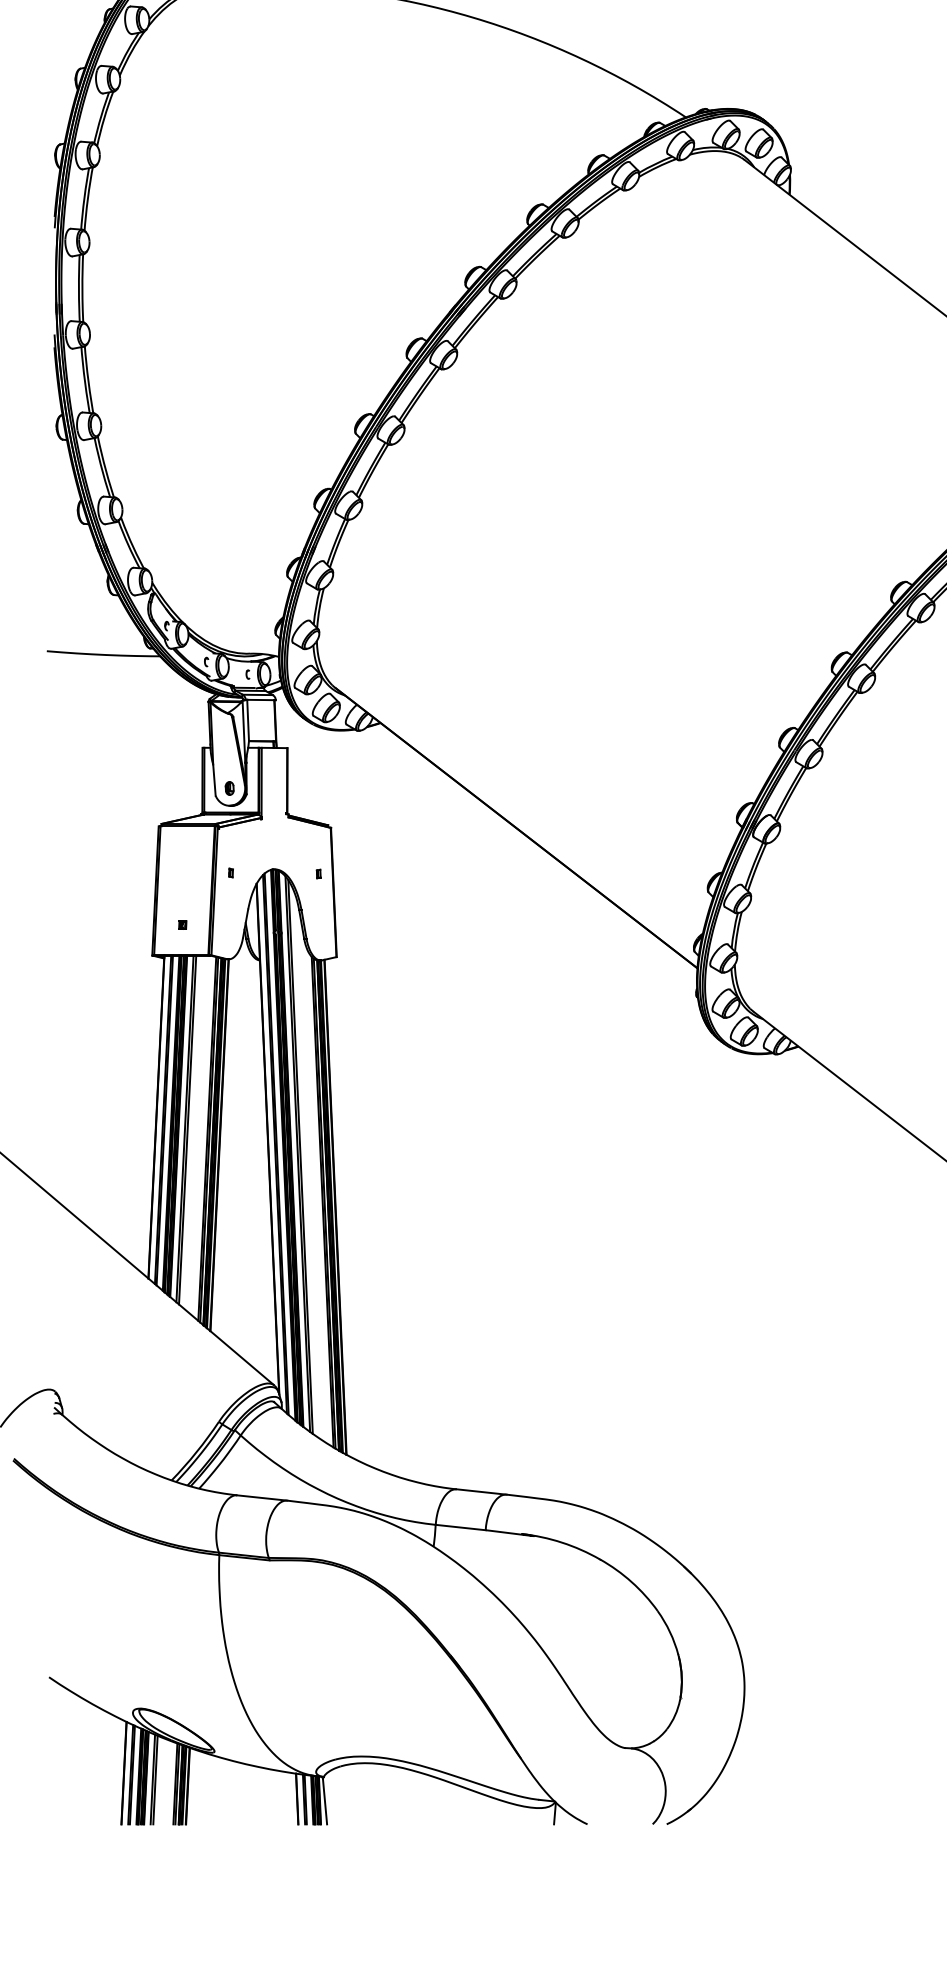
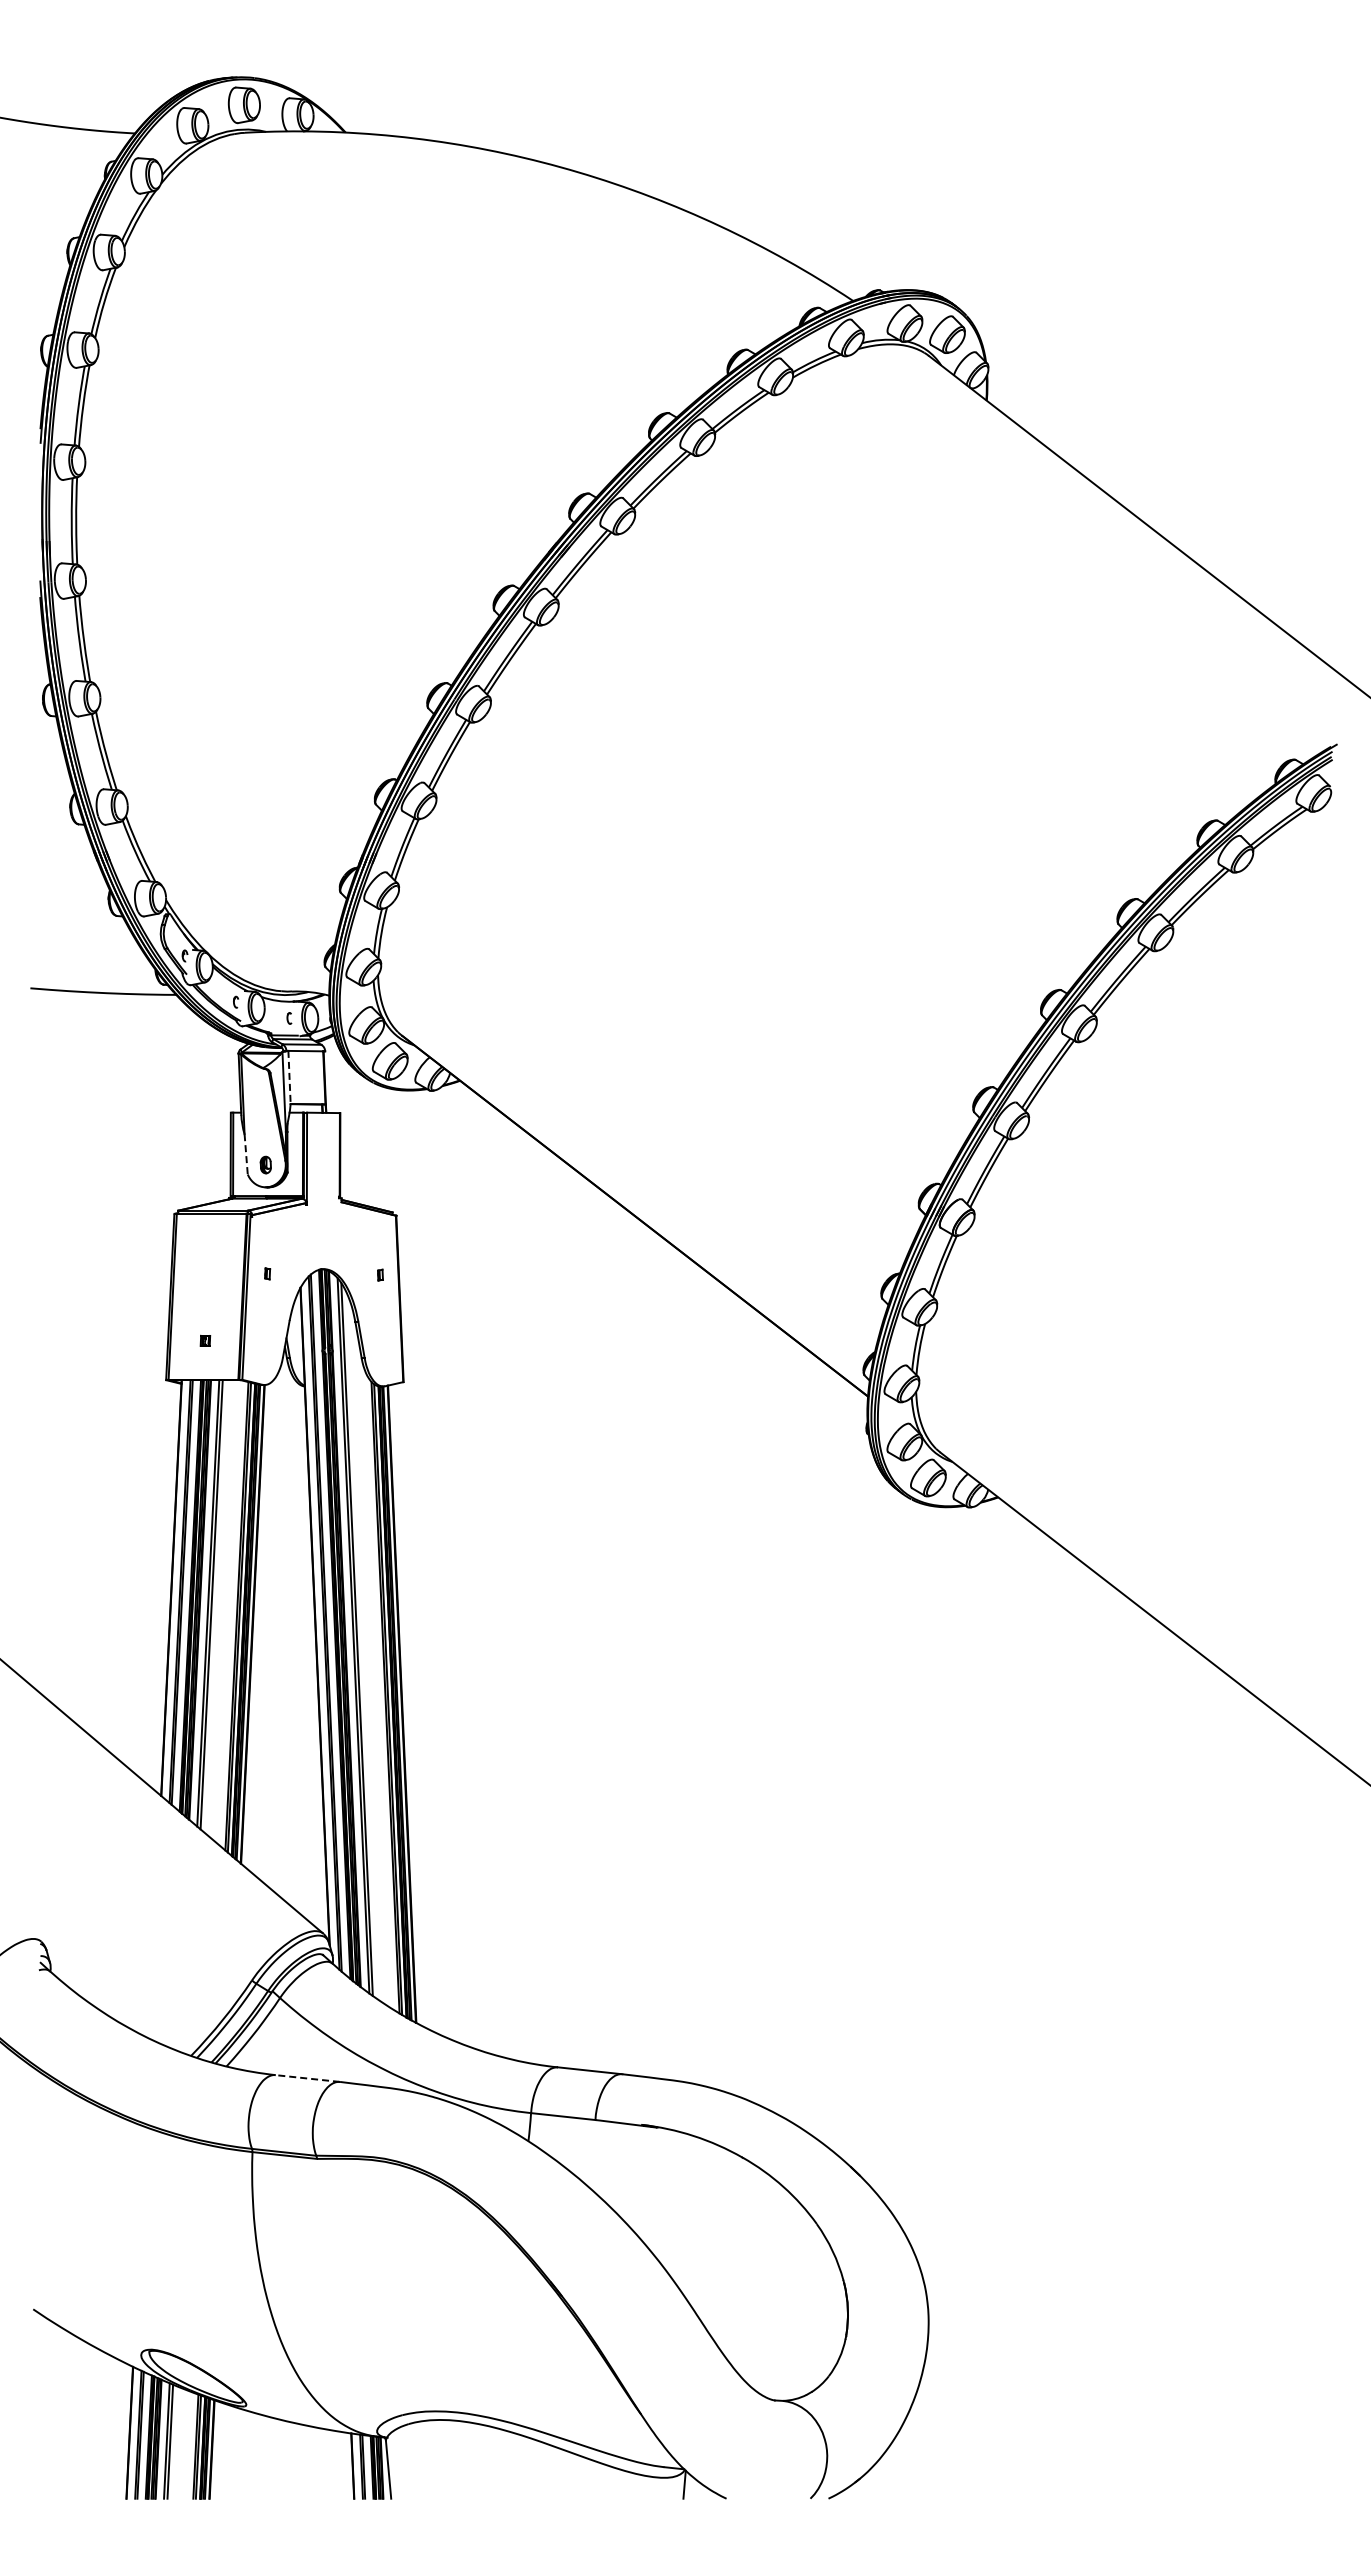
line: (248, 720) -> (289, 1077), solid -> dashed
line: (214, 780) -> (246, 1154), solid -> dashed
line: (262, 1497) -> (307, 2078), solid -> dashed

